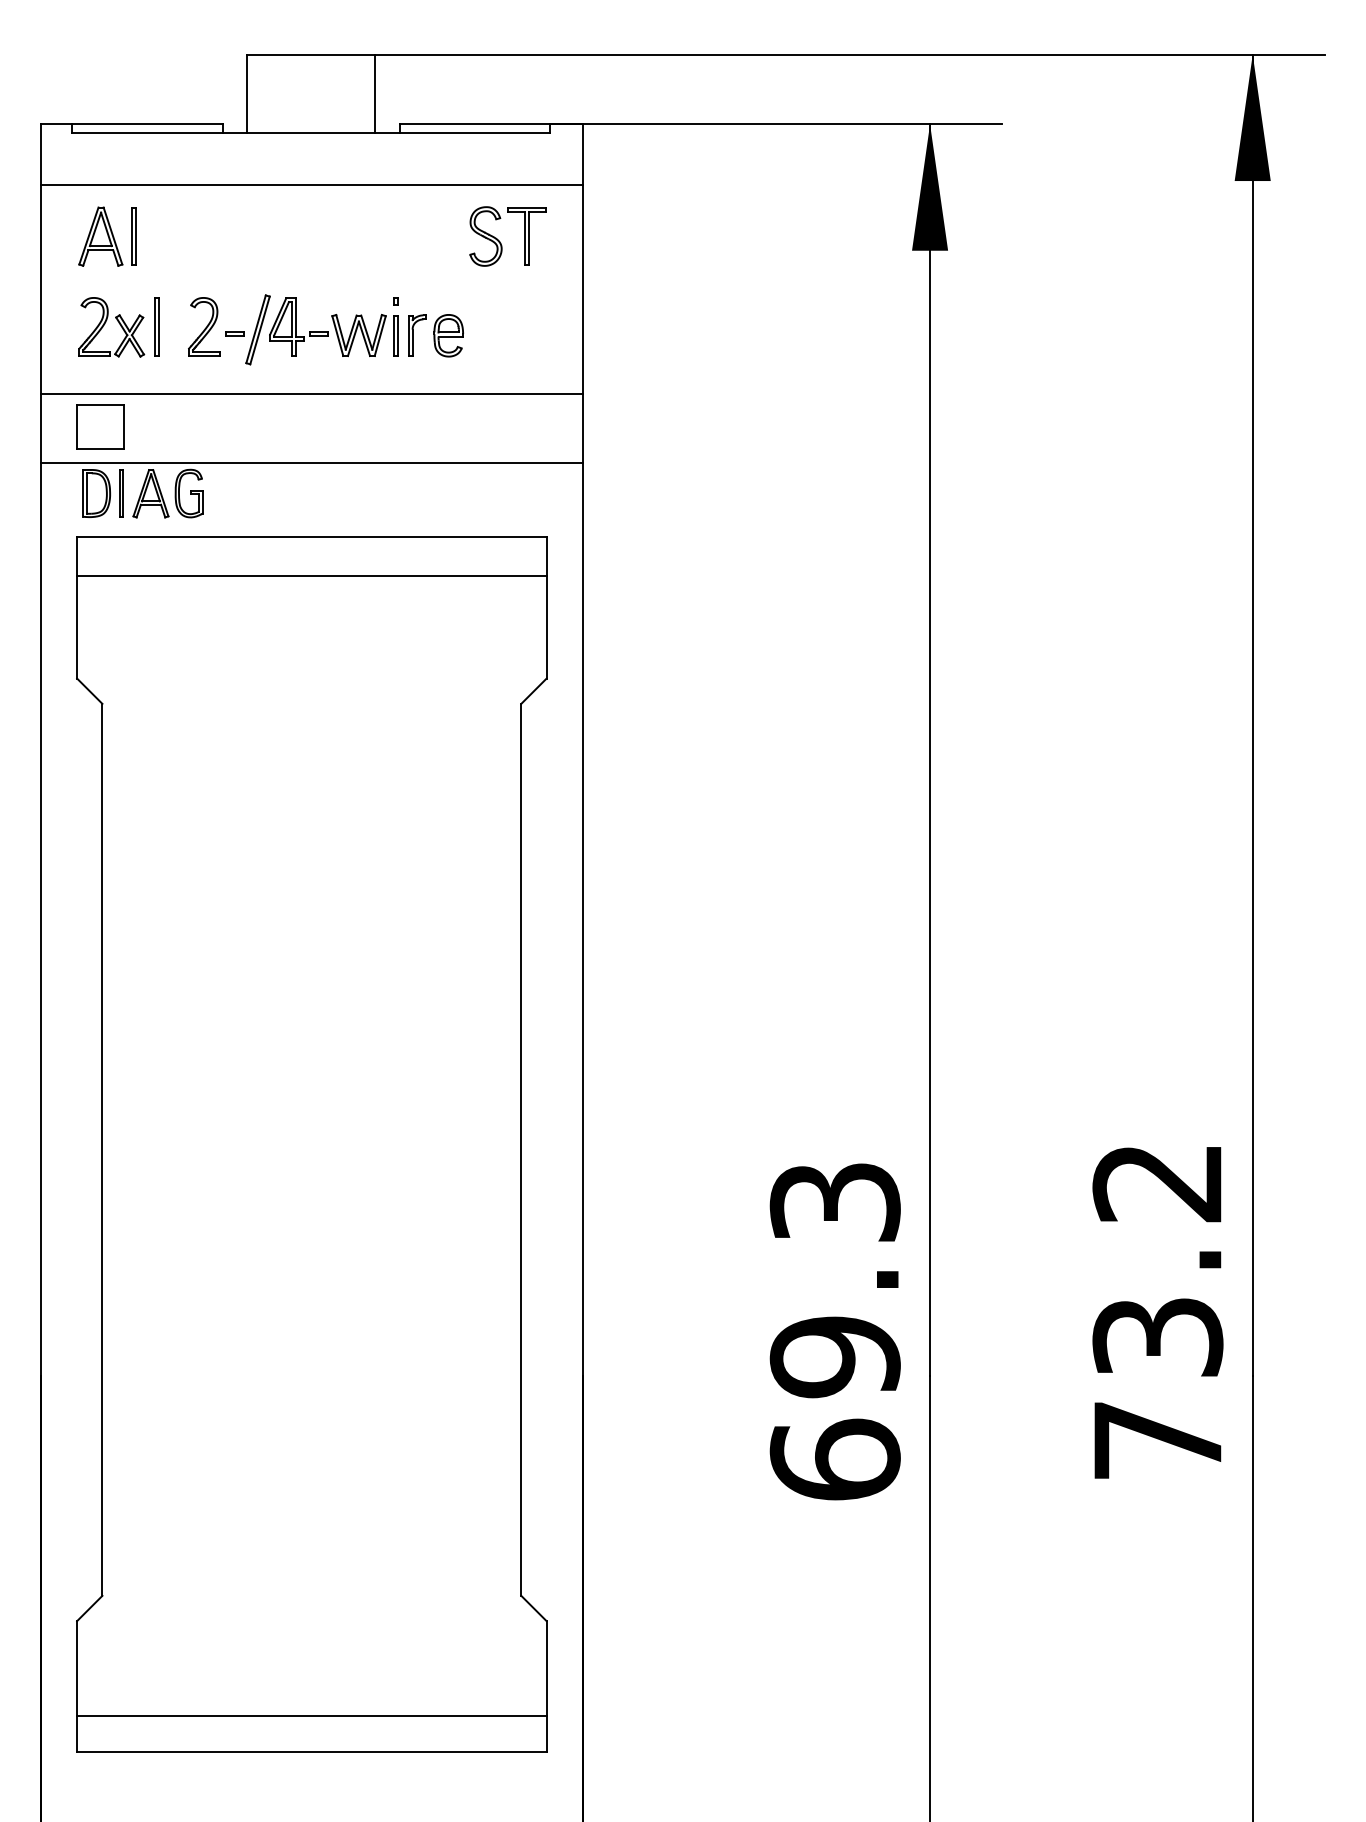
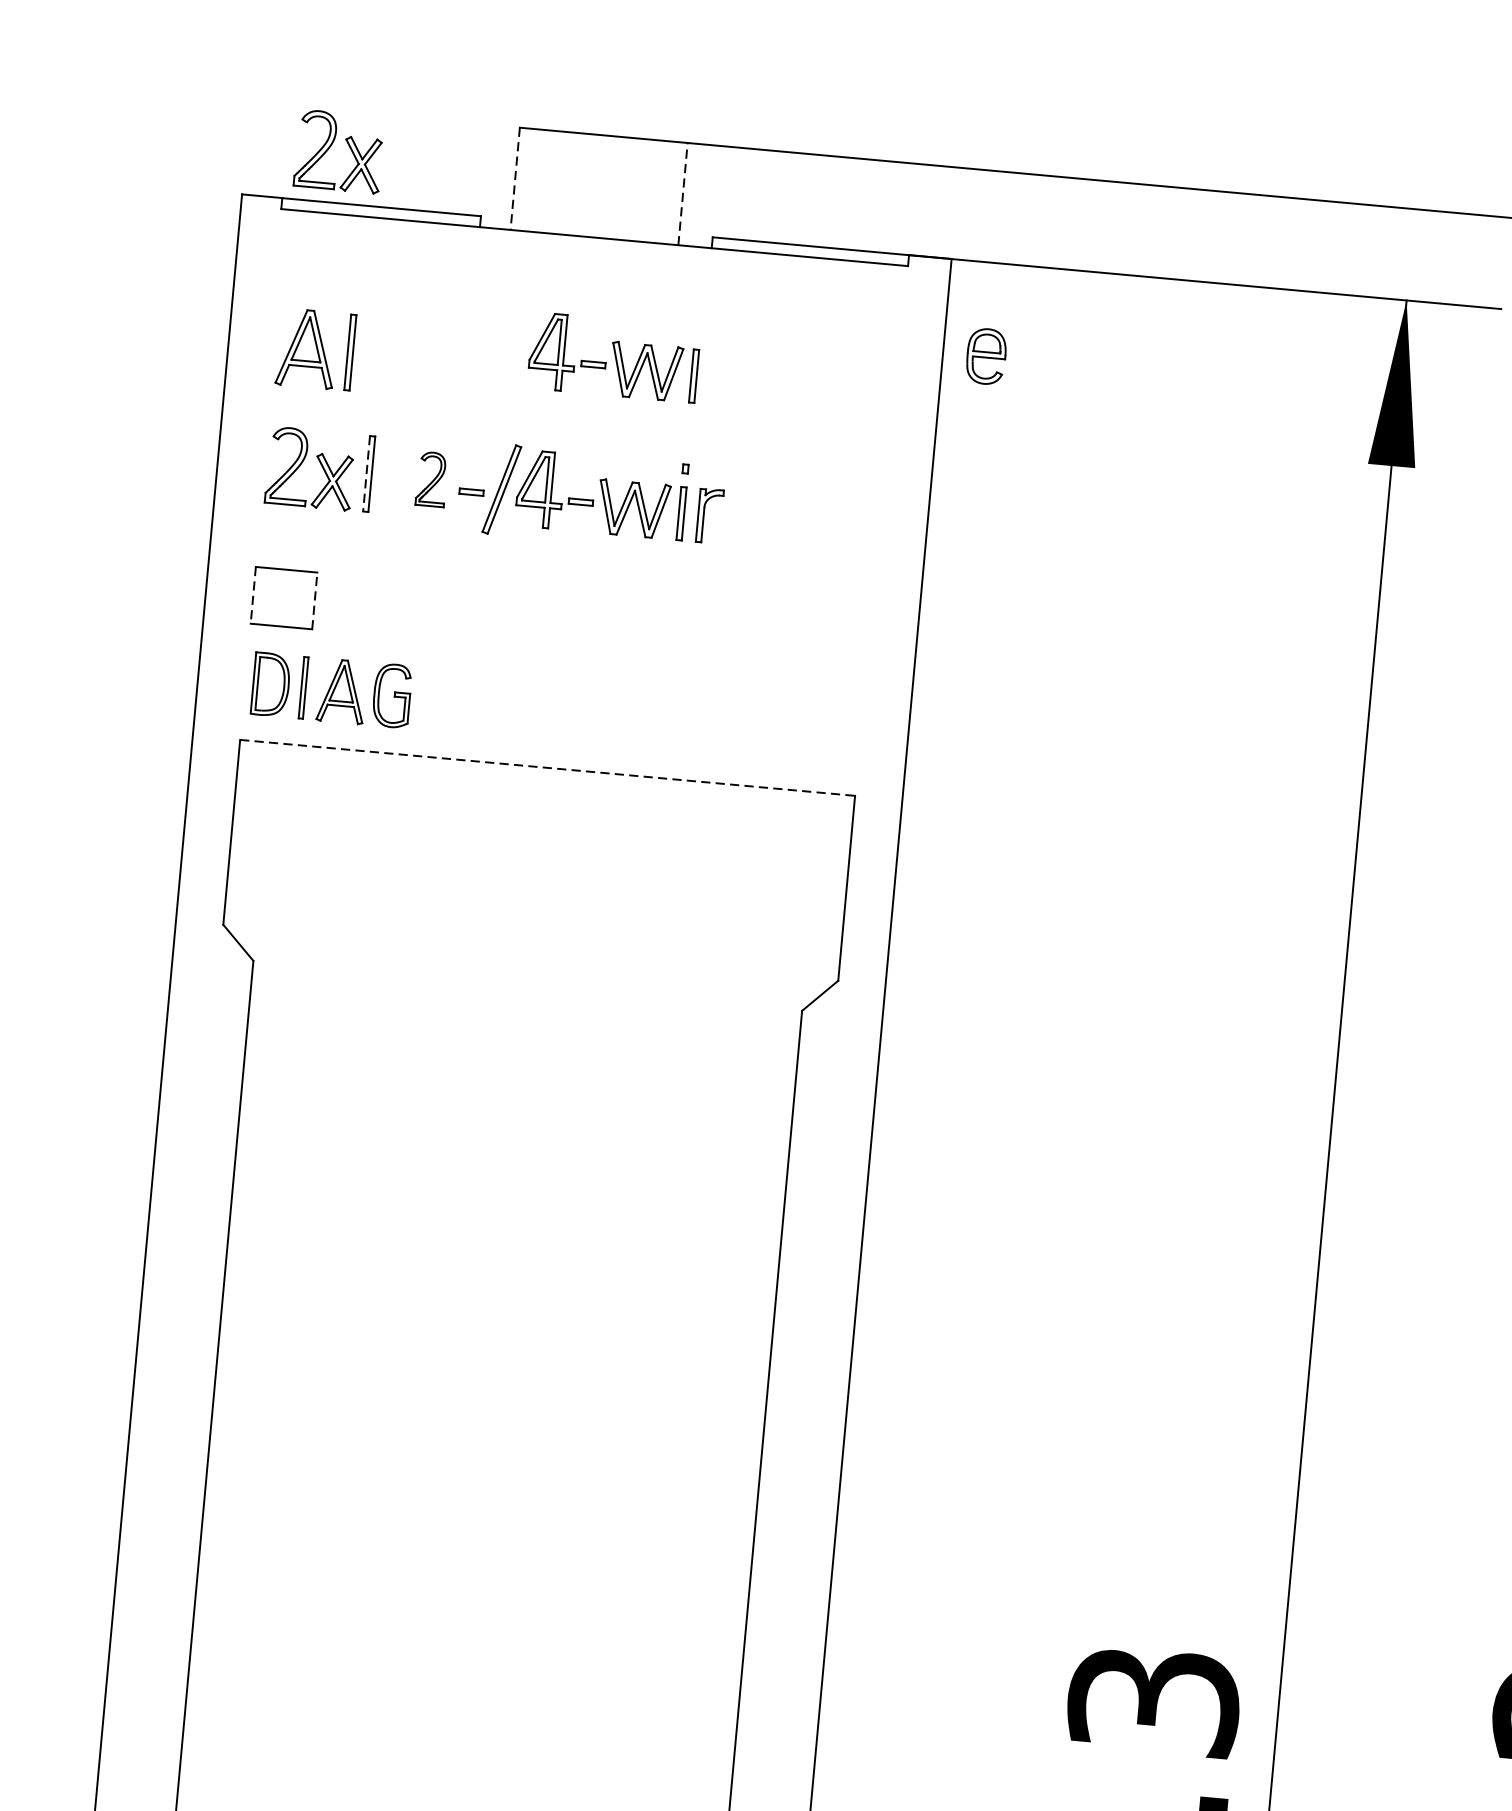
part: (105, 82) -> (331, 147), added
line: (374, 93) -> (682, 193), solid -> dashed
line: (246, 94) -> (514, 179), solid -> dashed
line: (311, 185) -> (589, 306), removed
part: (333, 221) -> (613, 356), added
part: (500, 241) -> (829, 402), removed
part: (204, 326) -> (432, 478), size x0.7
line: (154, 327) -> (366, 474), solid -> dashed
part: (448, 335) -> (986, 356), moved
line: (311, 394) -> (564, 580), removed
line: (77, 427) -> (253, 595), solid -> dashed
line: (124, 427) -> (315, 601), solid -> dashed
line: (311, 463) -> (555, 670), removed
line: (311, 537) -> (547, 767), solid -> dashed
line: (311, 575) -> (542, 817), removed

